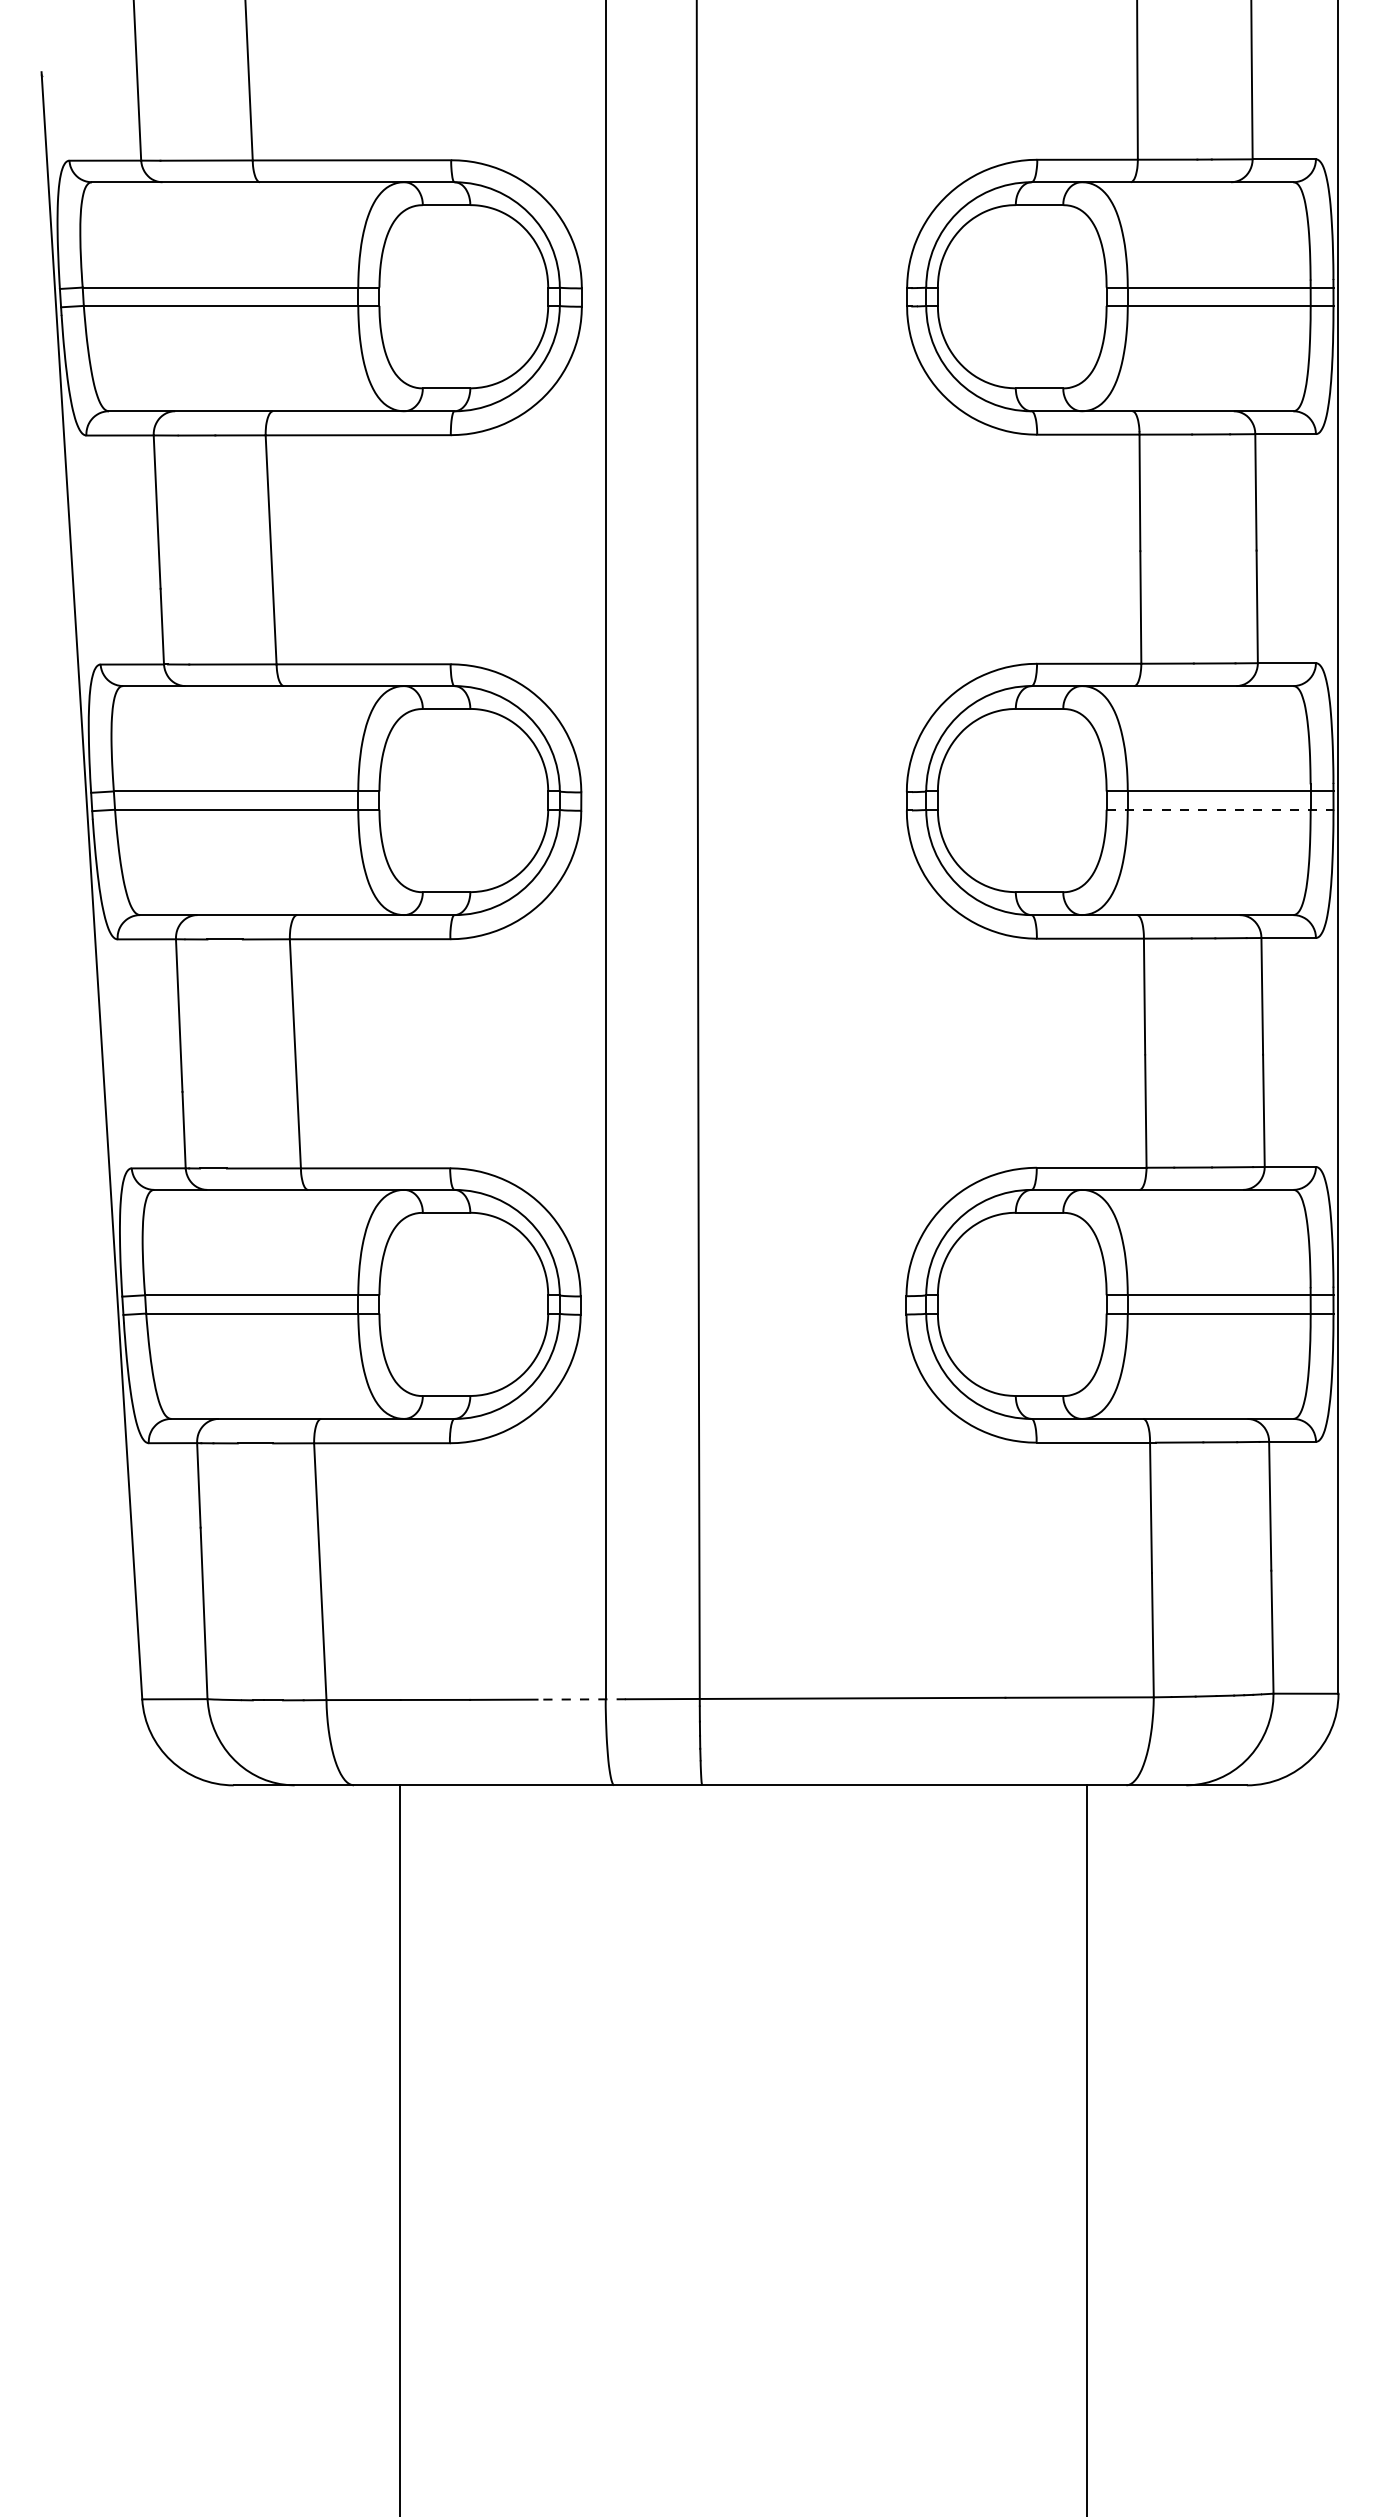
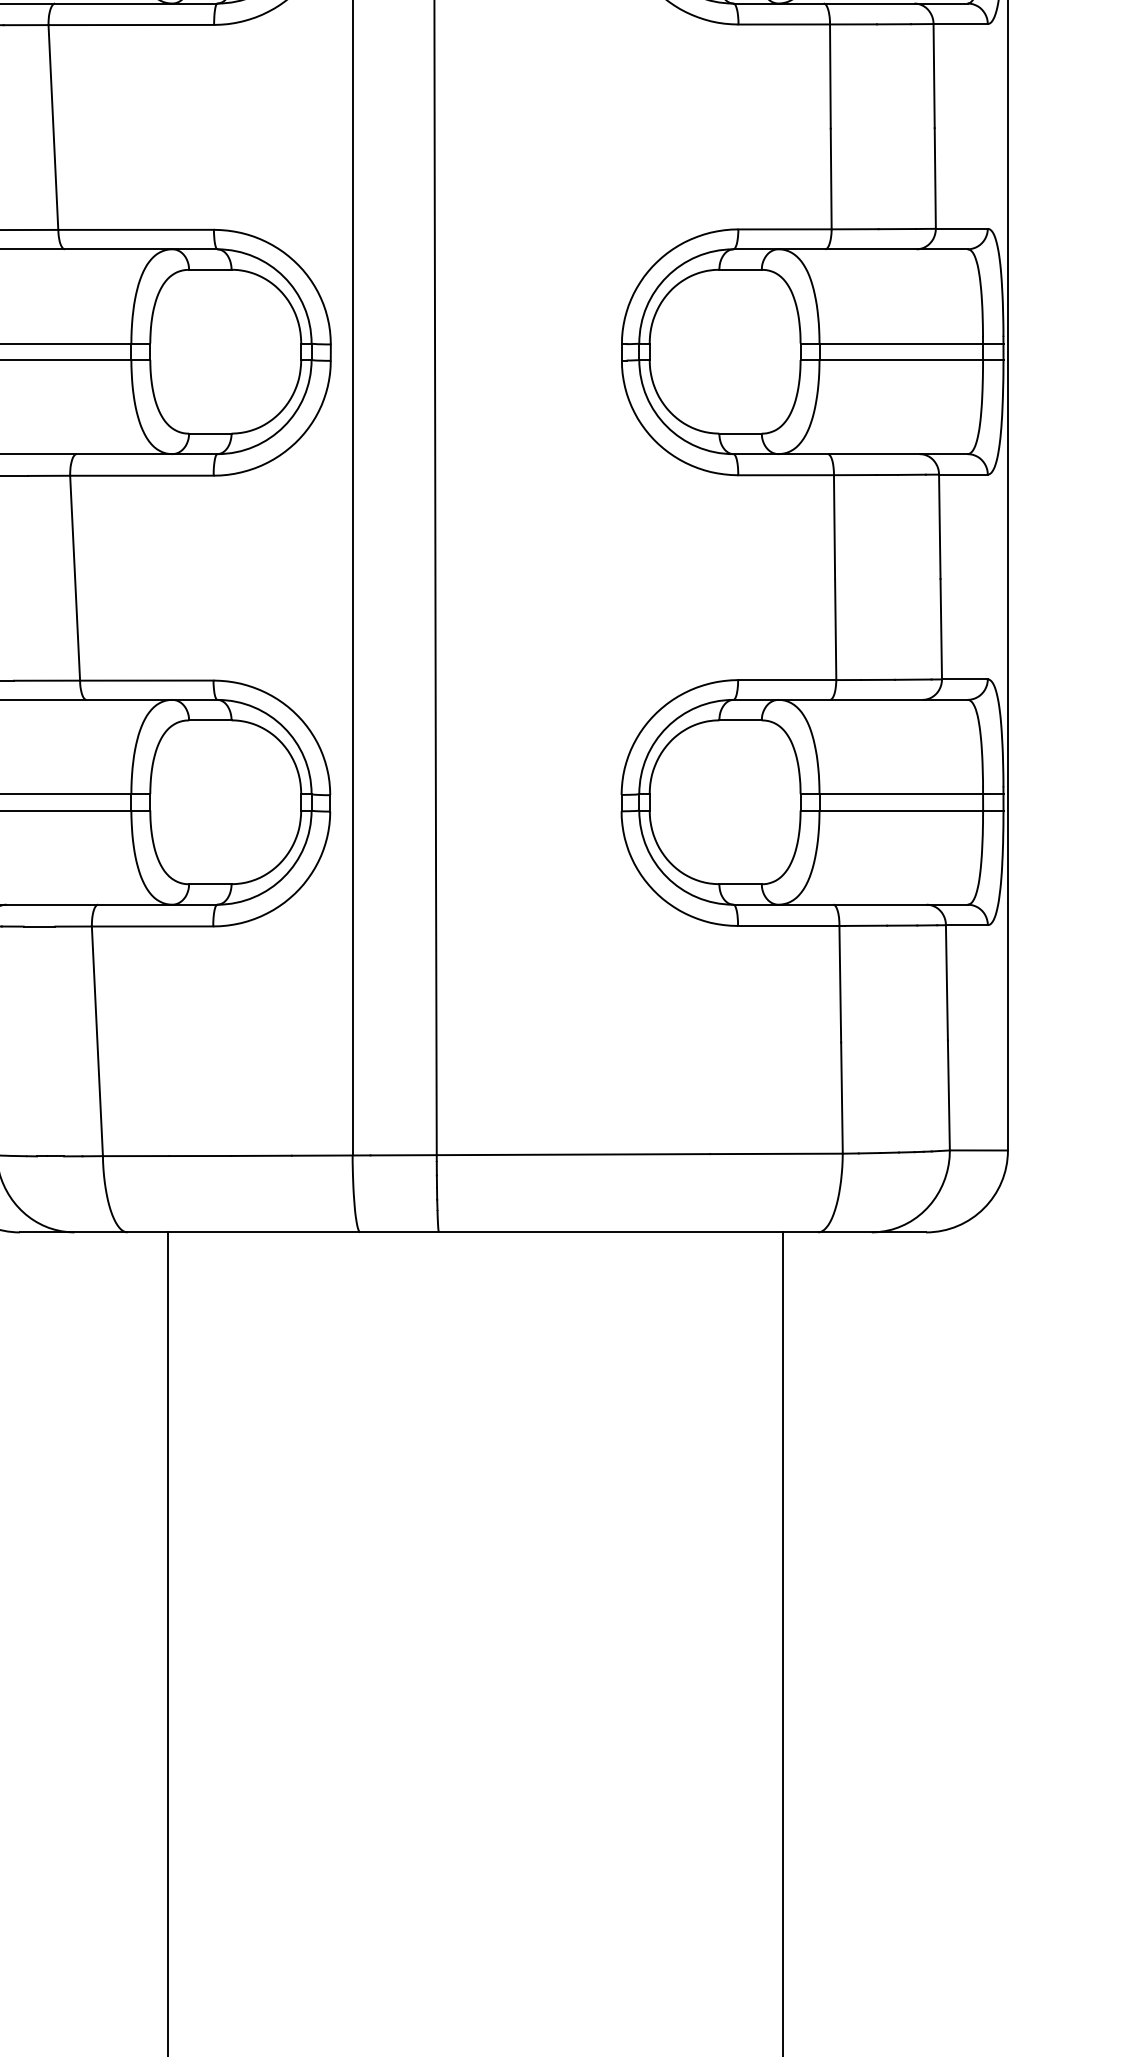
line: (1220, 809) -> (902, 359), dashed -> solid
line: (581, 1699) -> (330, 1155), dashed -> solid

